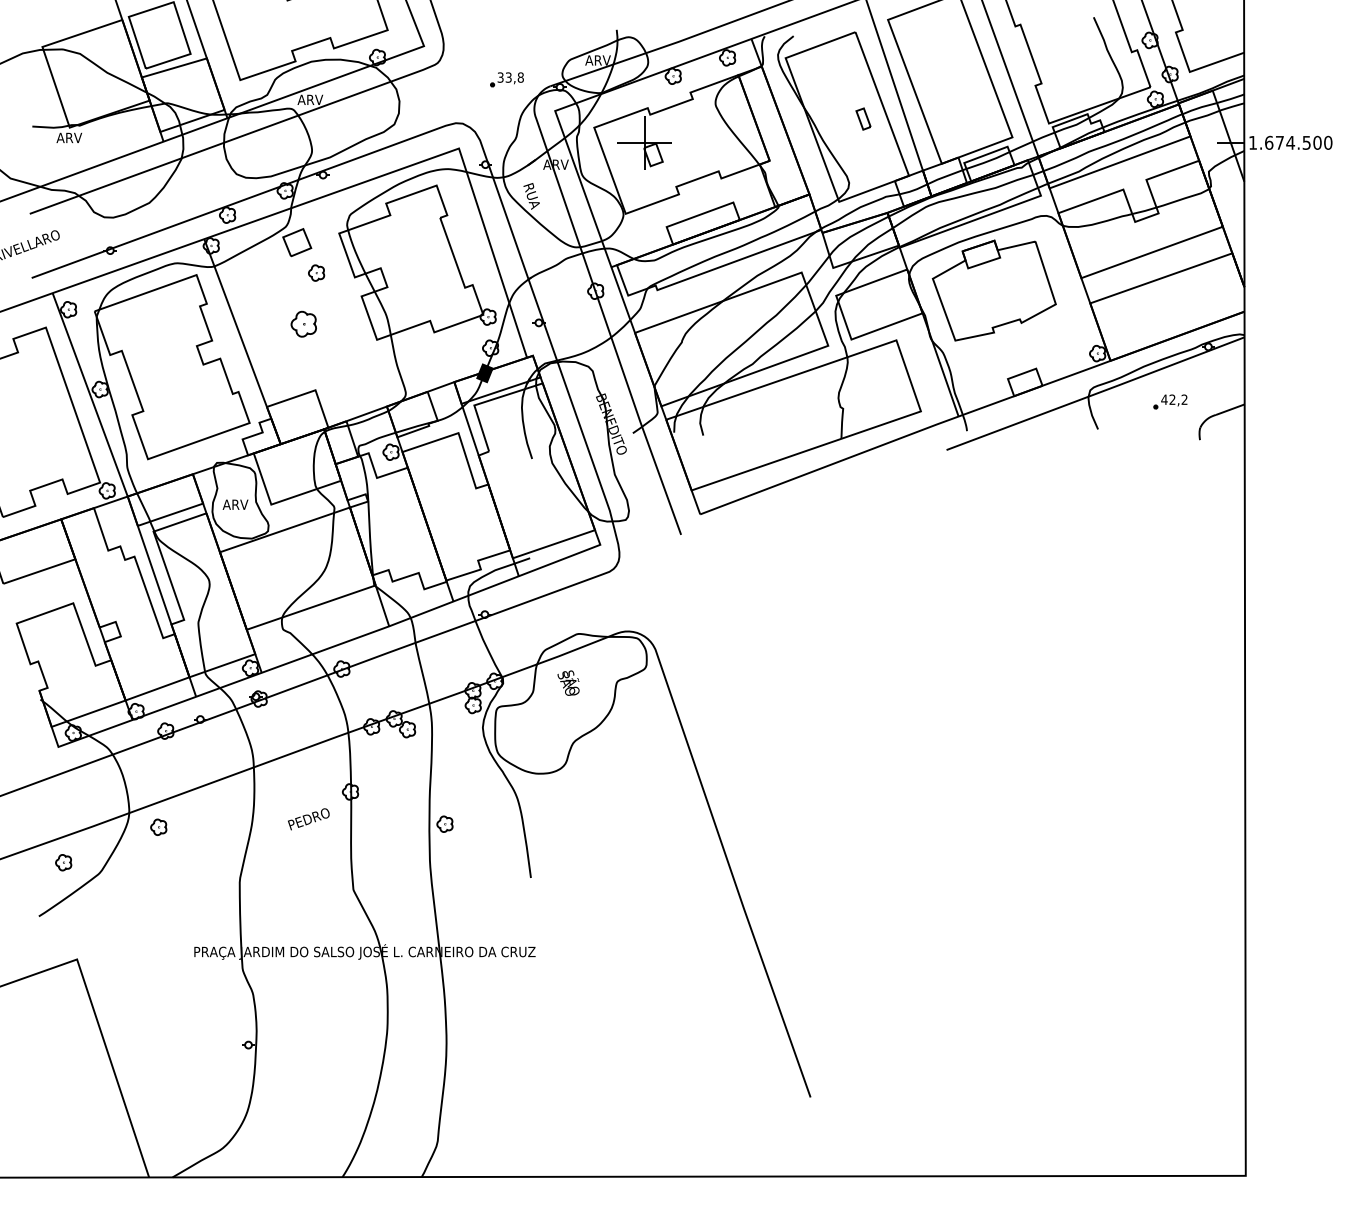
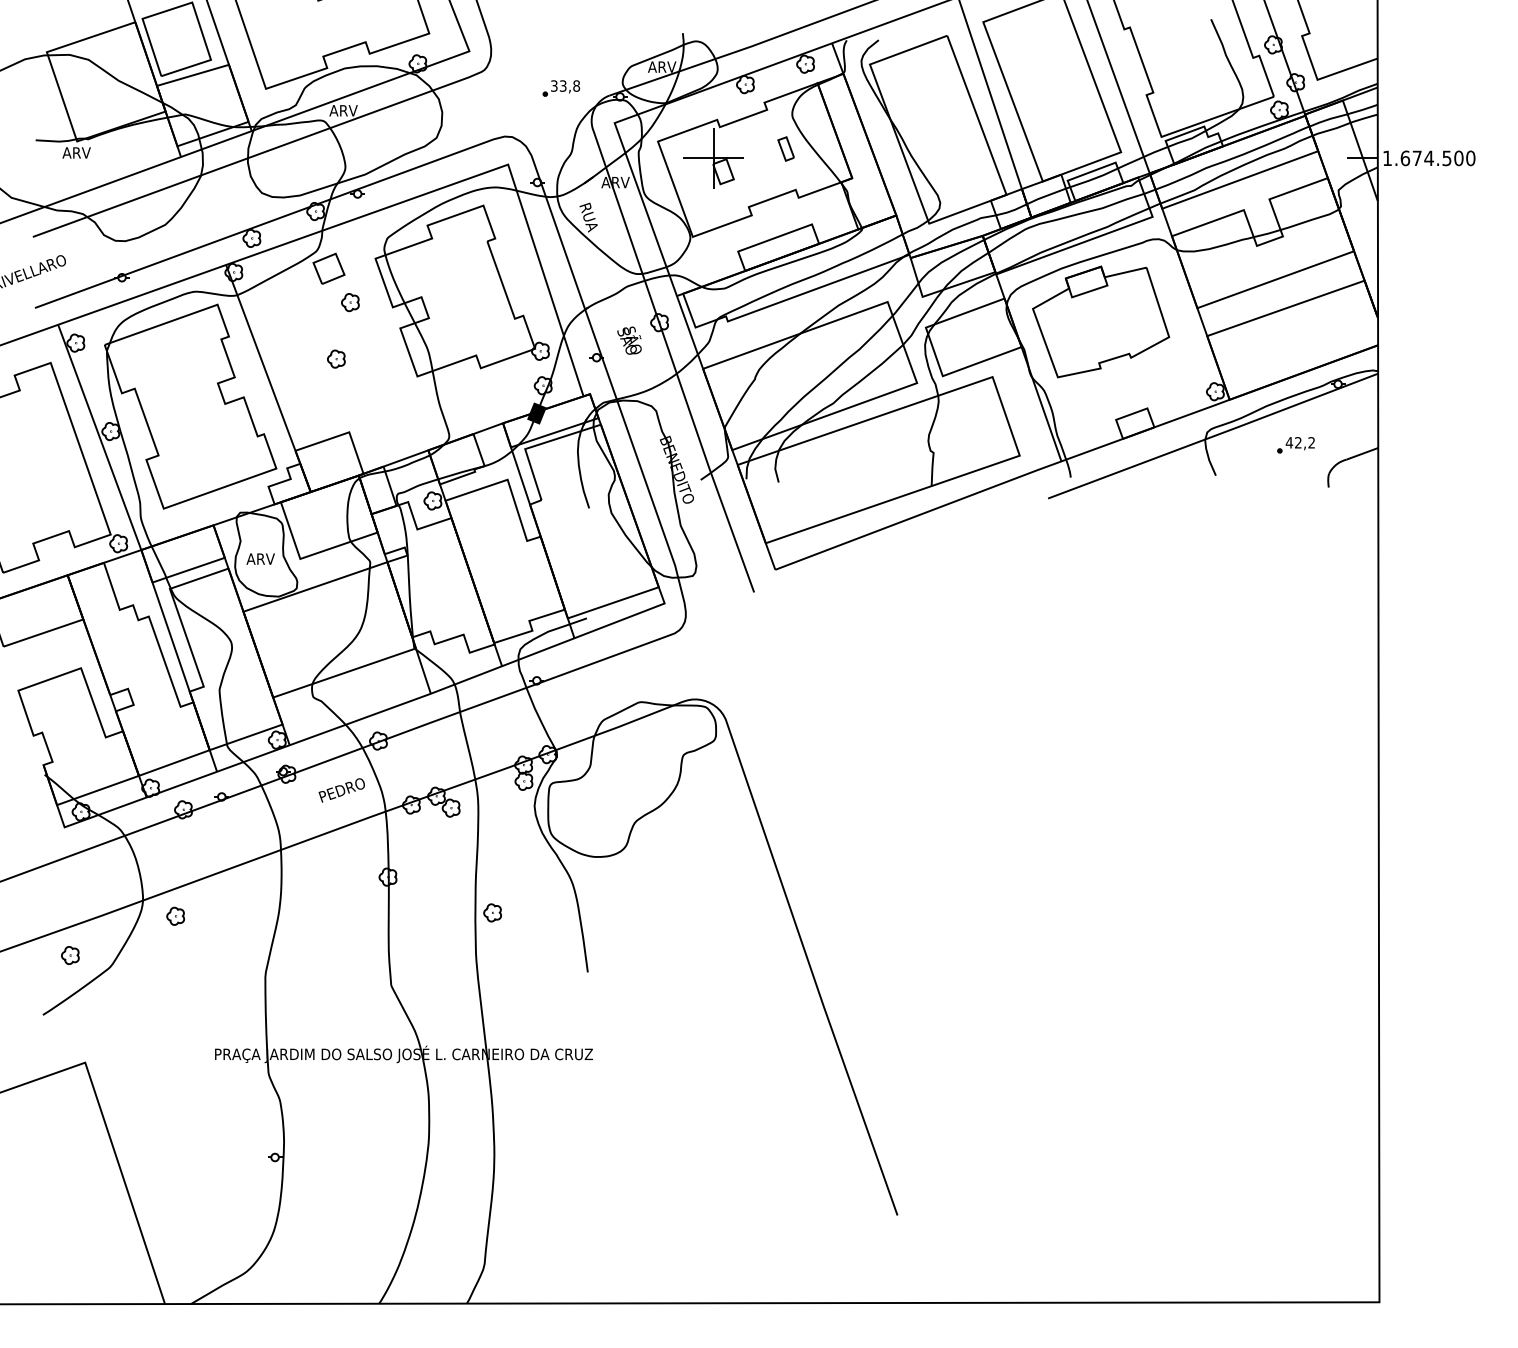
part: (862, 118) -> (785, 148), moved
part: (303, 323) -> (336, 358), size x0.62
text: (568, 682) -> (629, 340), moved
text: (308, 819) -> (341, 790), moved

